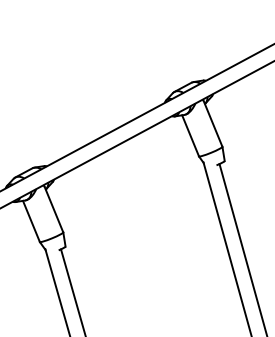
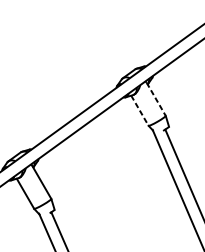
line: (213, 124) -> (156, 99), solid -> dashed
line: (190, 136) -> (139, 111), solid -> dashed

